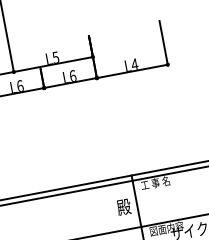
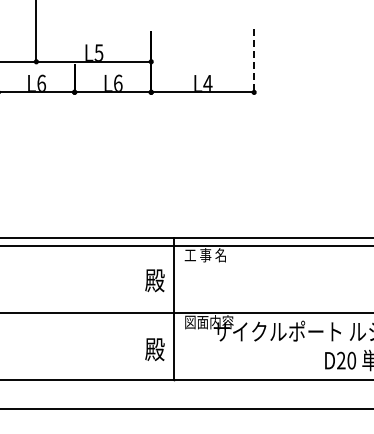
line: (163, 42) -> (254, 60), solid -> dashed

